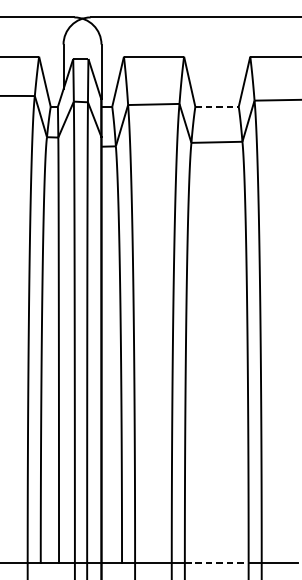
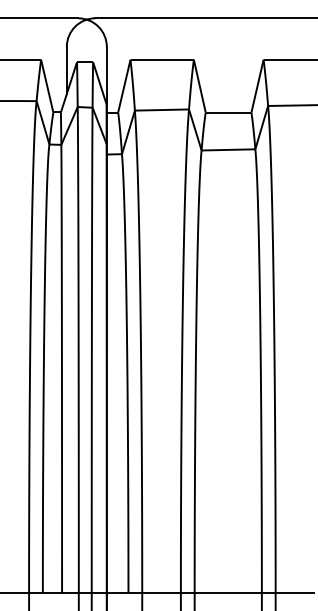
line: (216, 106) -> (228, 112), dashed -> solid
line: (216, 562) -> (228, 592), dashed -> solid

